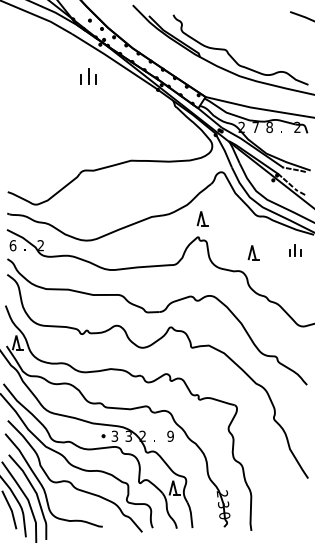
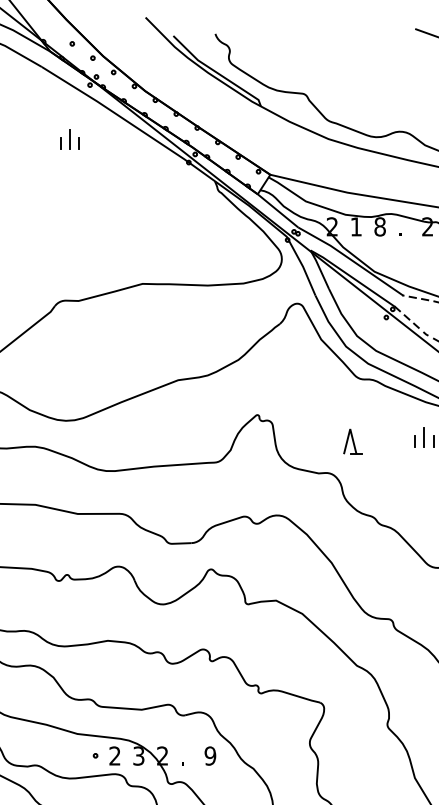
part: (88, 76) -> (69, 139), size x0.71
text: (255, 127) -> (355, 226), 7 -> 1
part: (202, 218) -> (265, 382), removed
text: (114, 436) -> (114, 756), 3 -> 2

